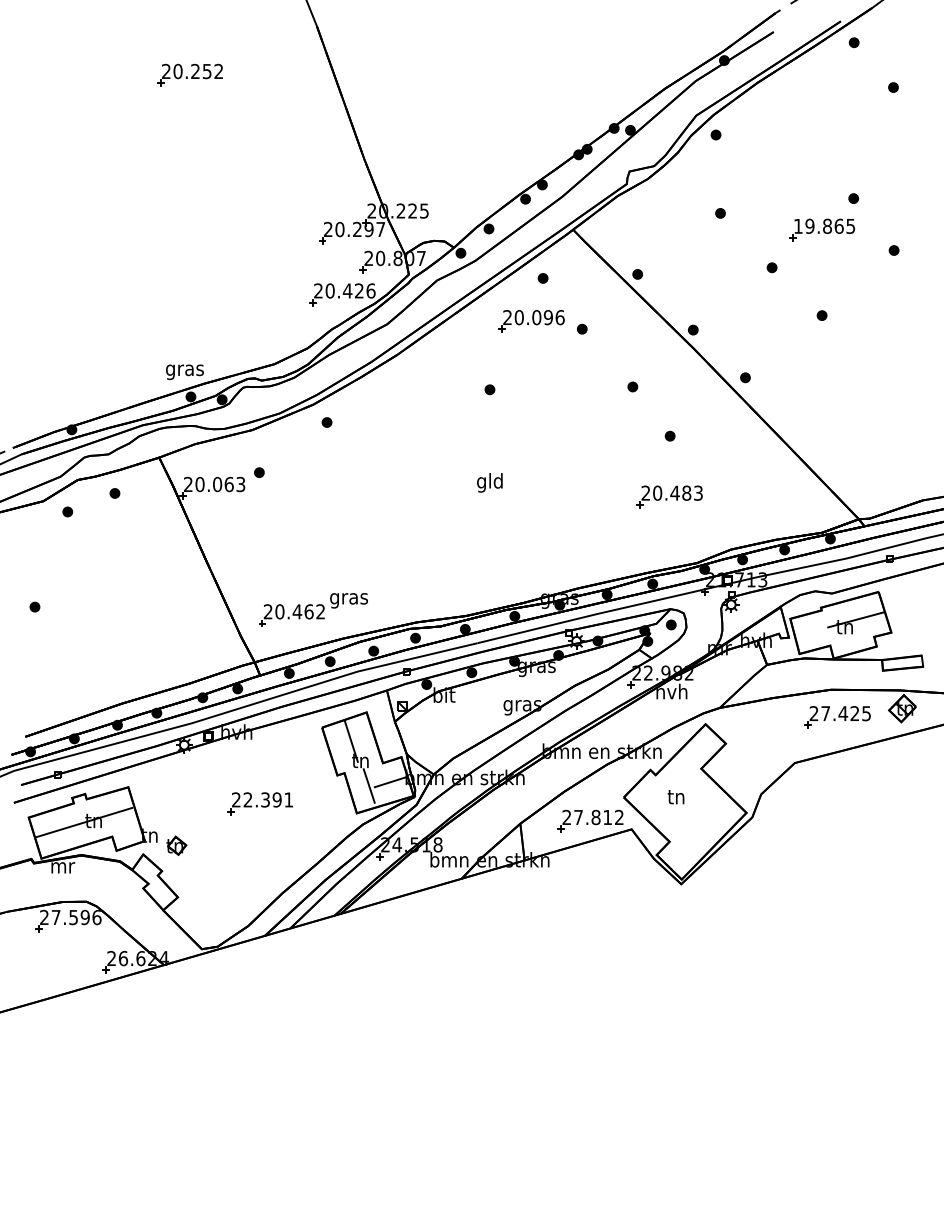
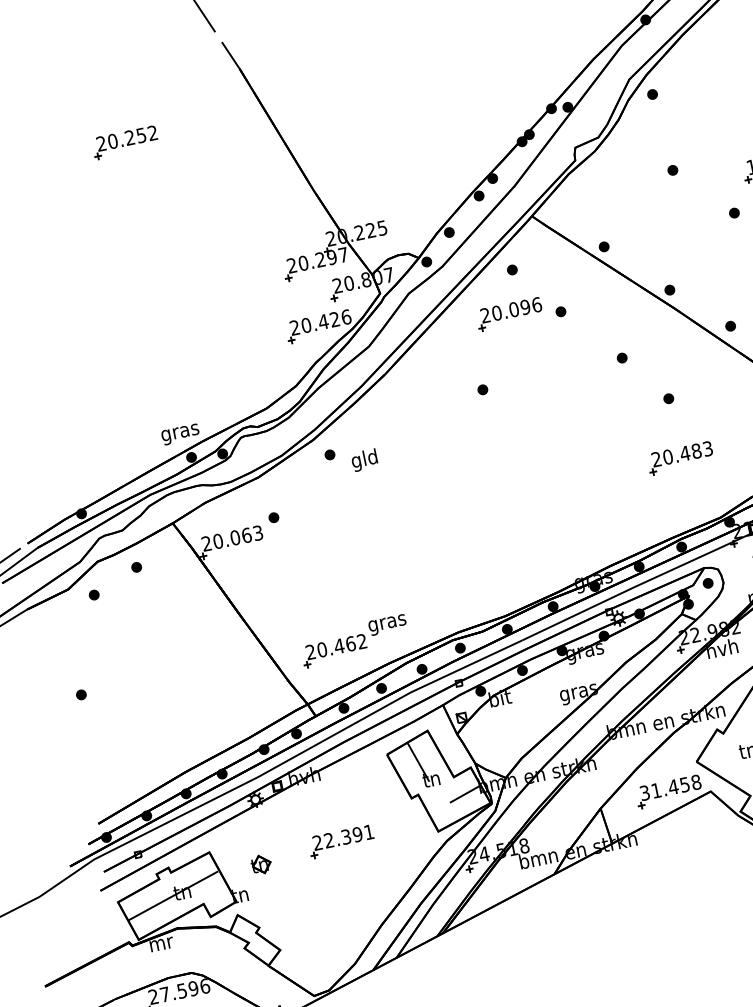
text: (489, 482) -> (364, 460), moved
line: (368, 785) -> (444, 801), removed
text: (592, 817) -> (670, 787), 27.812 -> 31.458
part: (176, 845) -> (261, 864), moved

